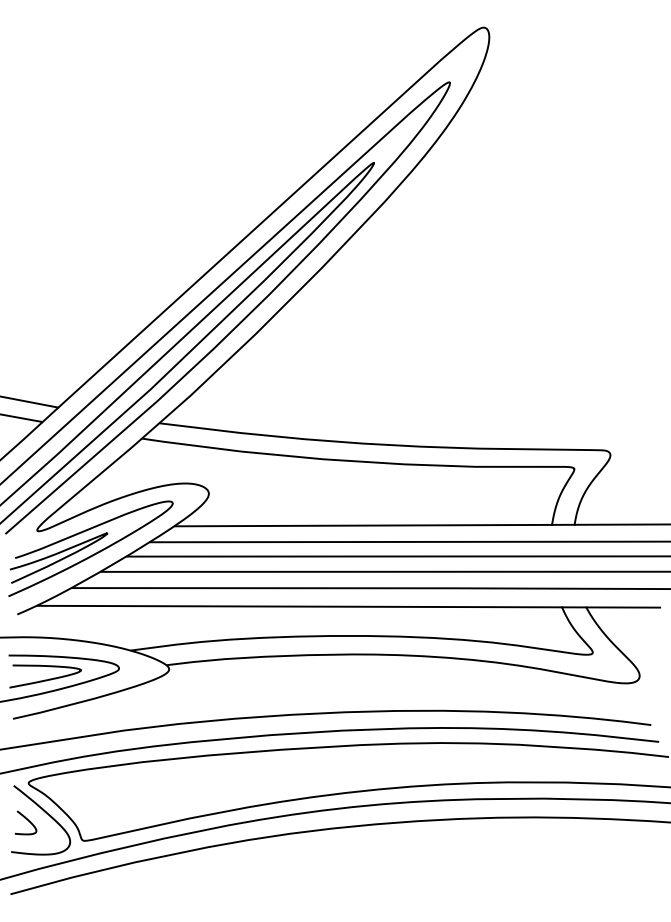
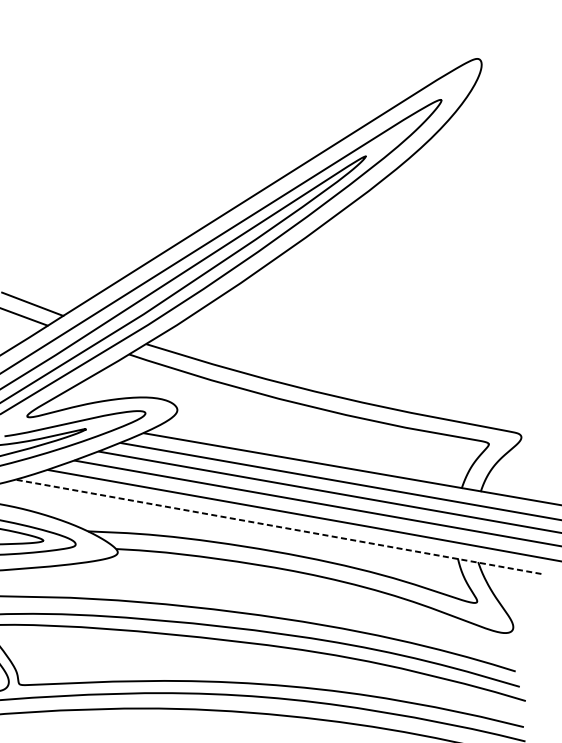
line: (348, 606) -> (278, 526), solid -> dashed

